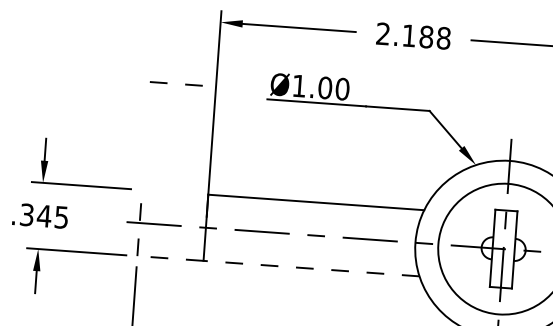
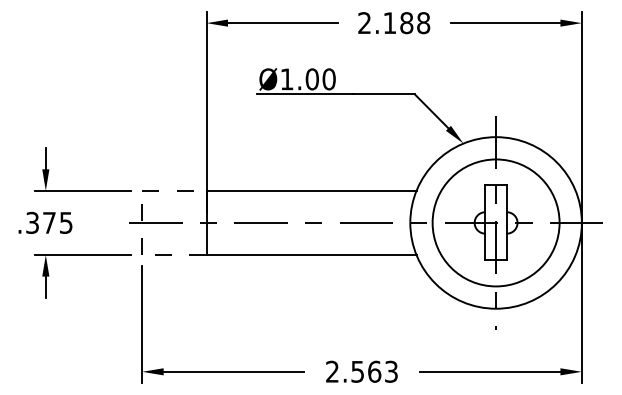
line: (166, 82) -> (158, 190), moved
text: (44, 215) -> (49, 222), .345 -> .375
line: (311, 269) -> (311, 255), dashed -> solid

